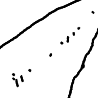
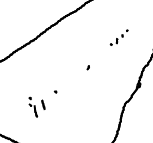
part: (70, 35) -> (119, 37), size x0.6

